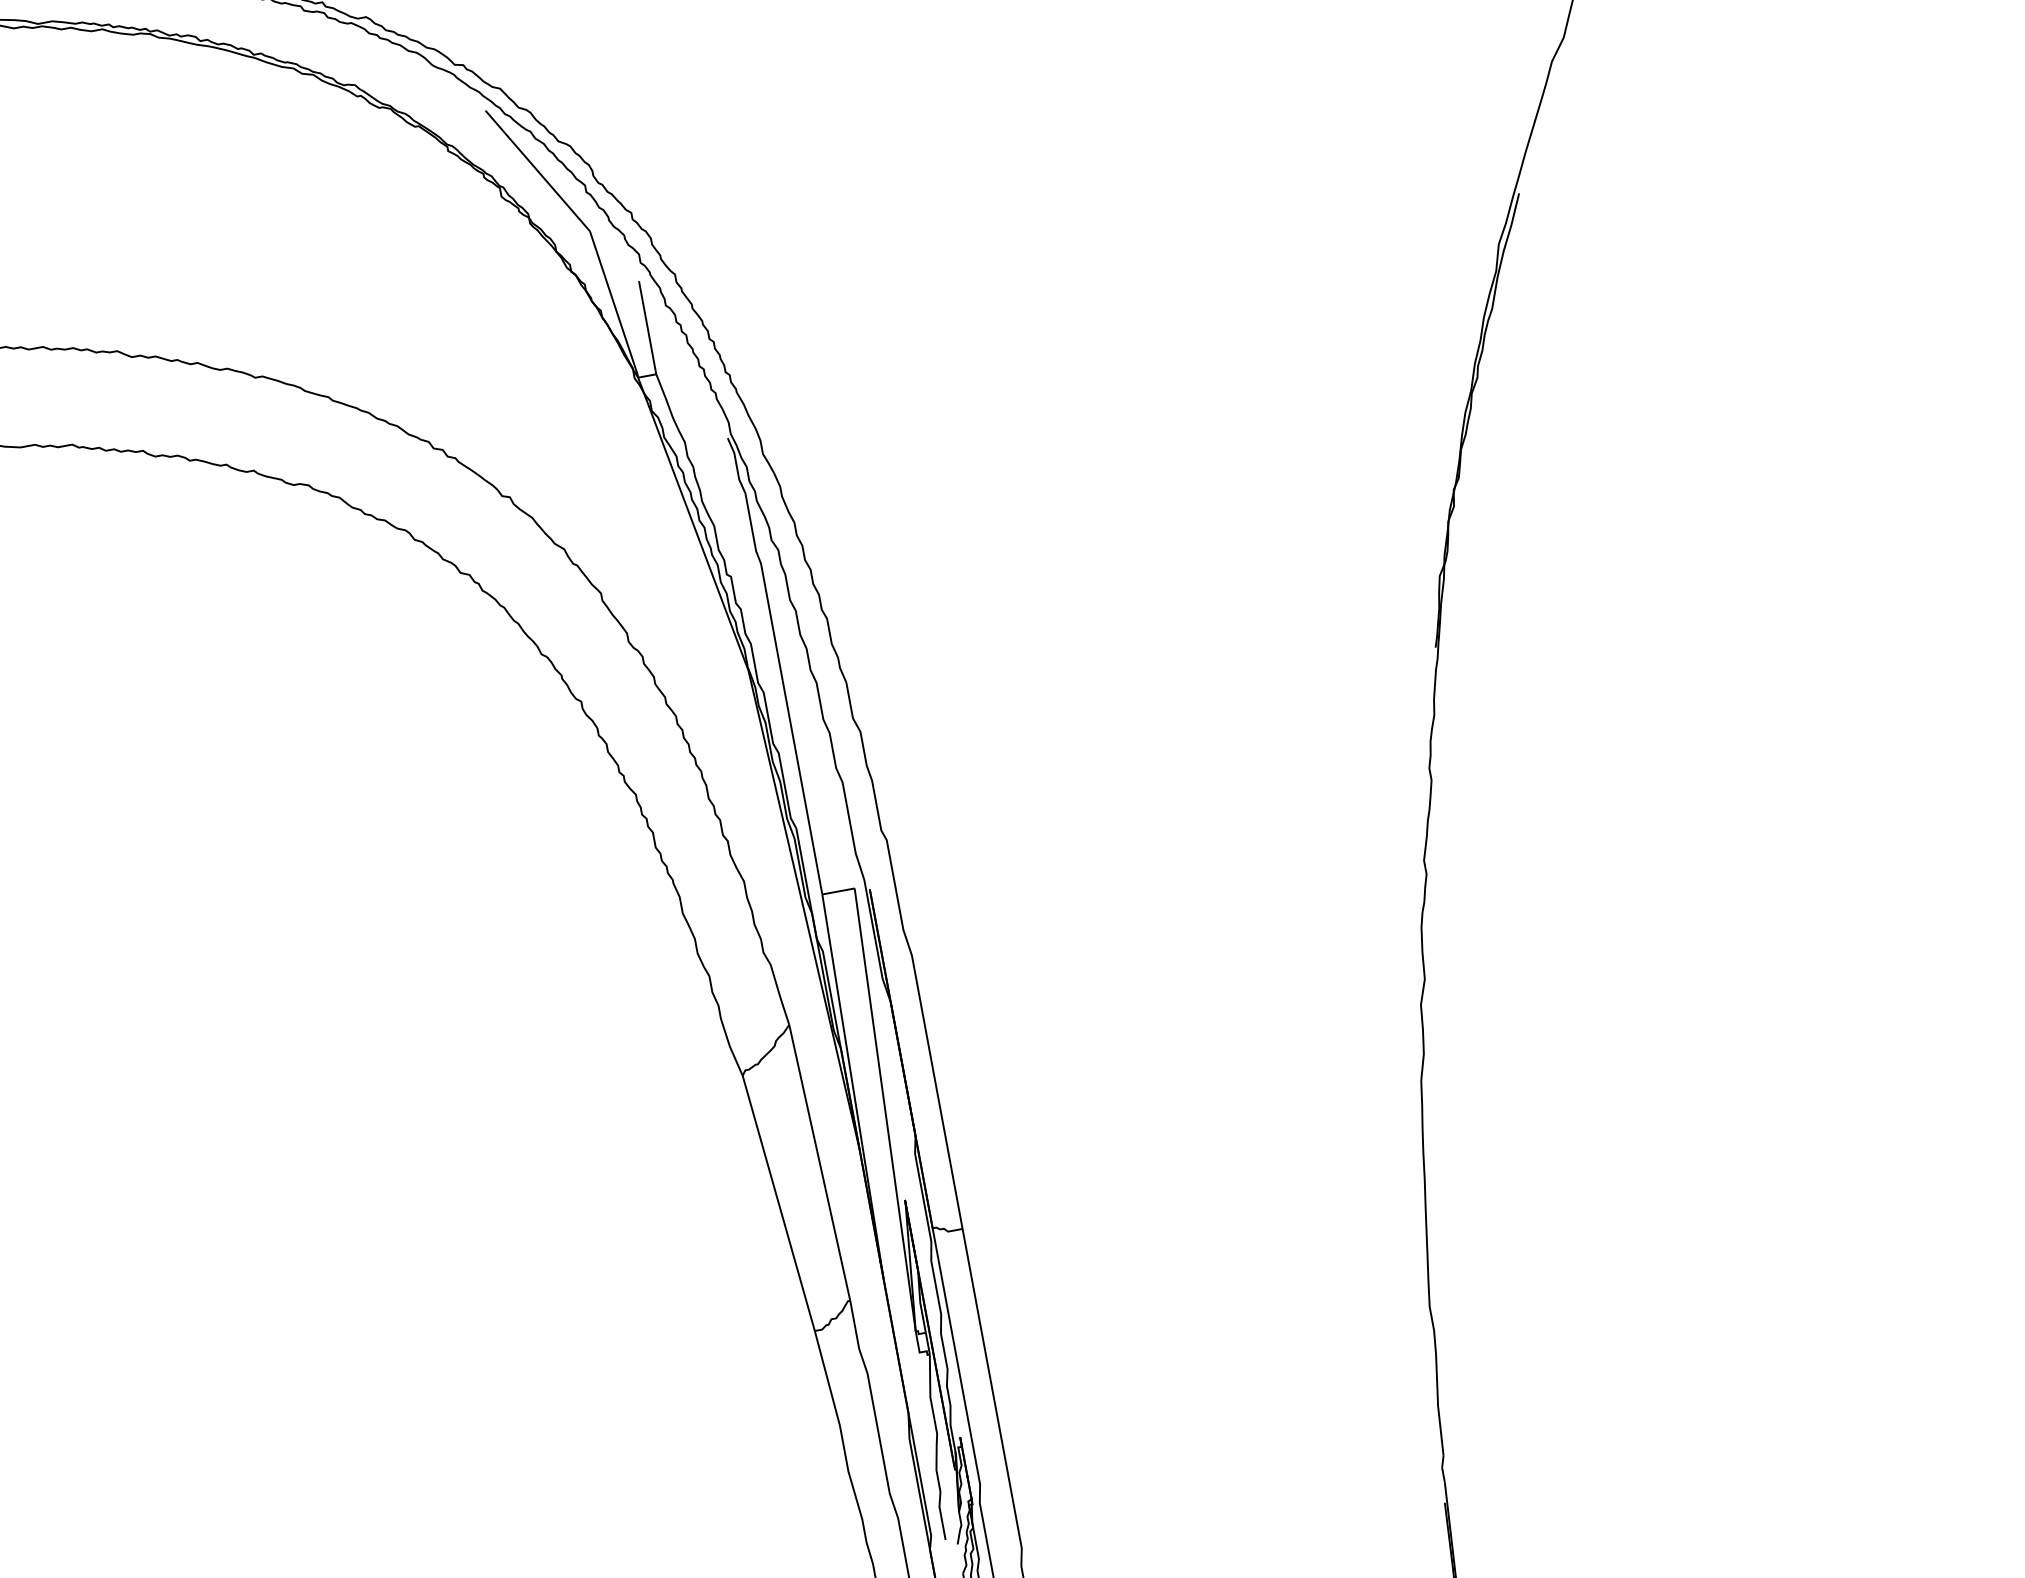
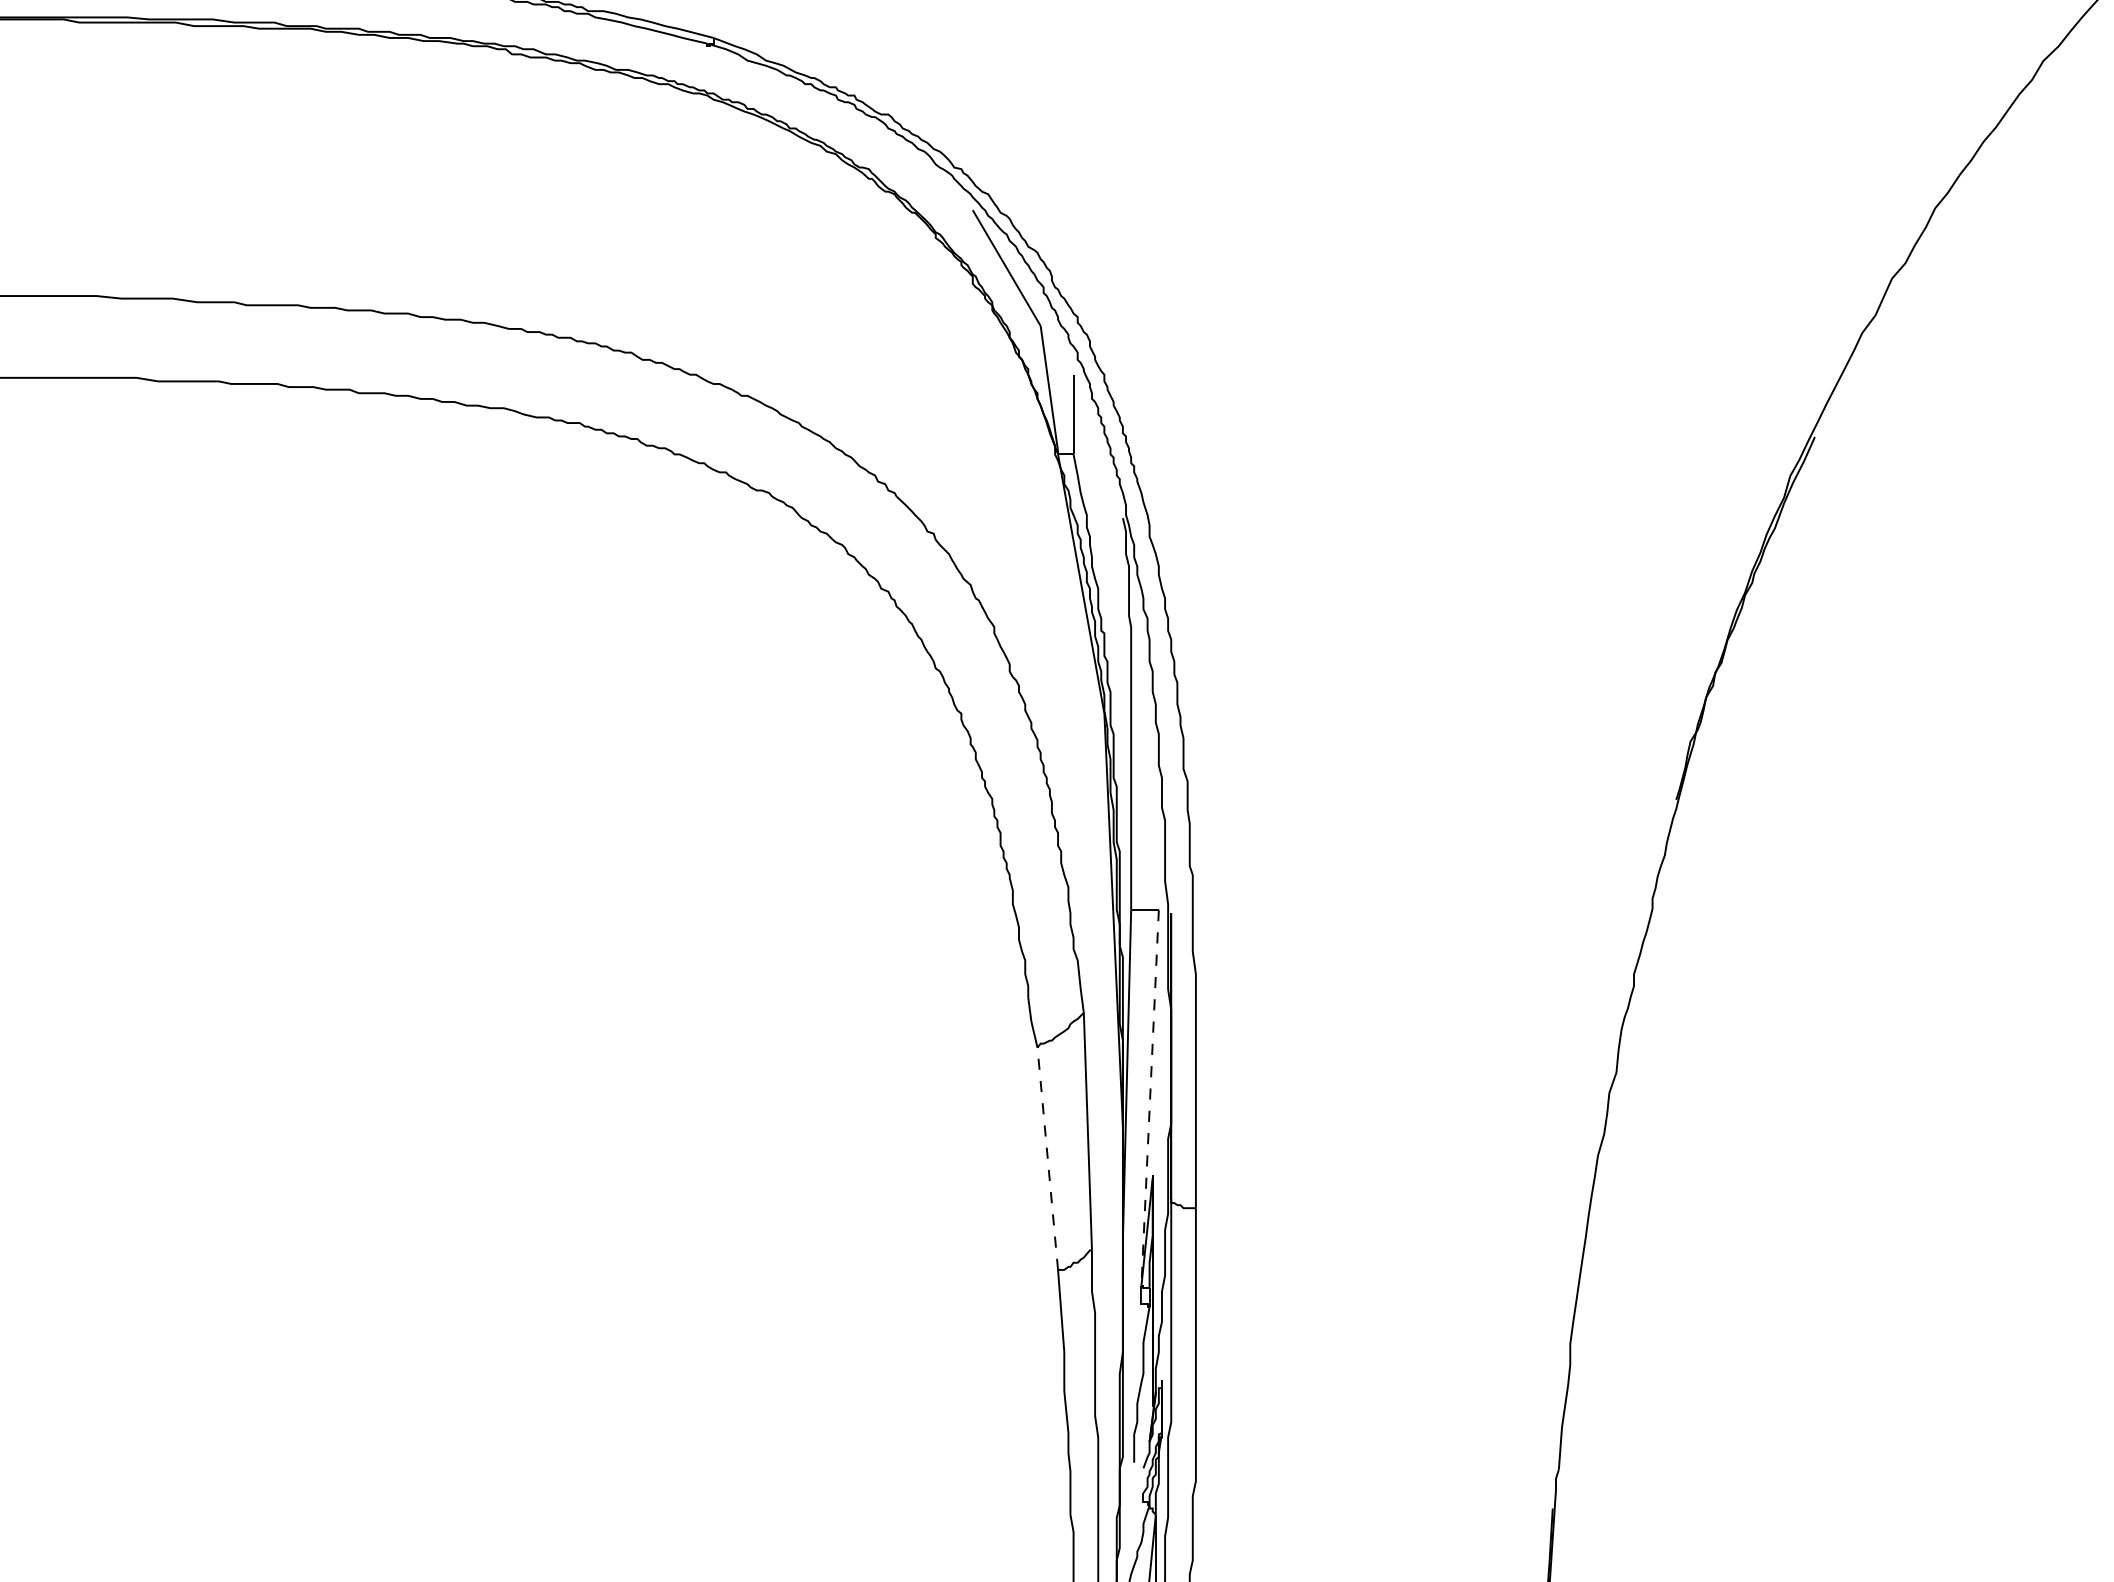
line: (885, 1110) -> (1150, 1098), solid -> dashed
line: (778, 1203) -> (1047, 1158), solid -> dashed

